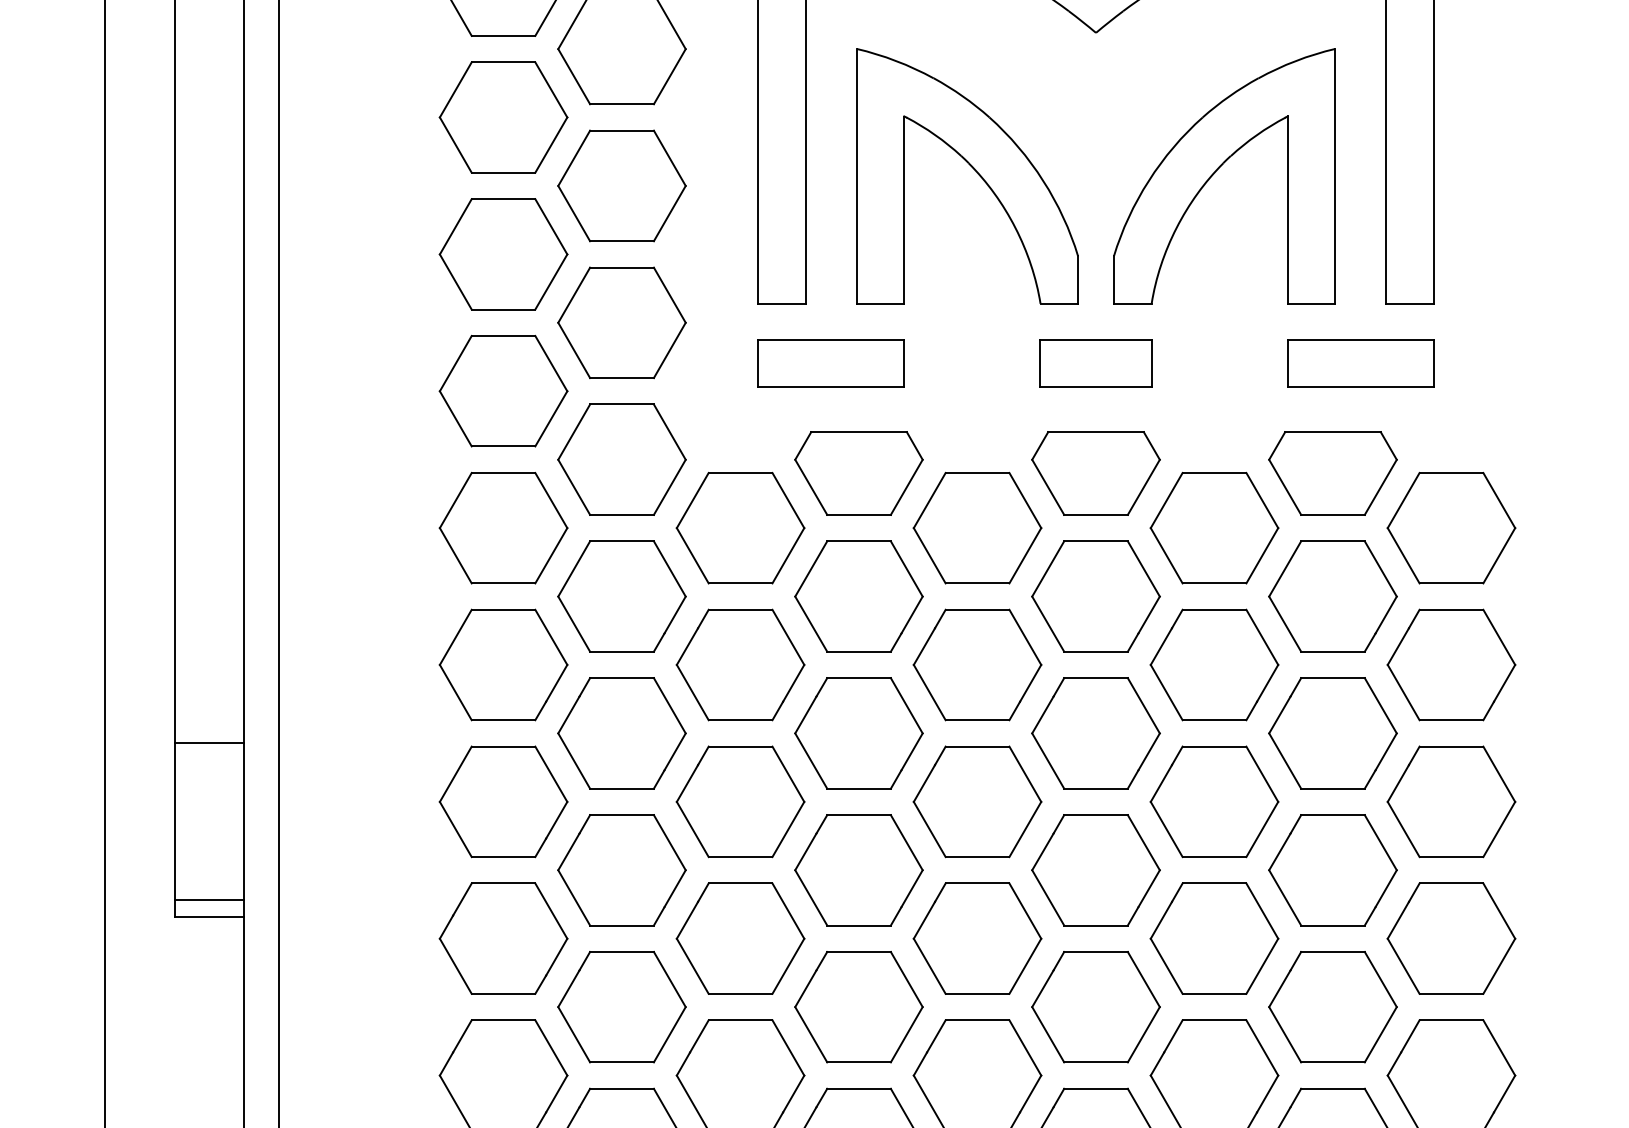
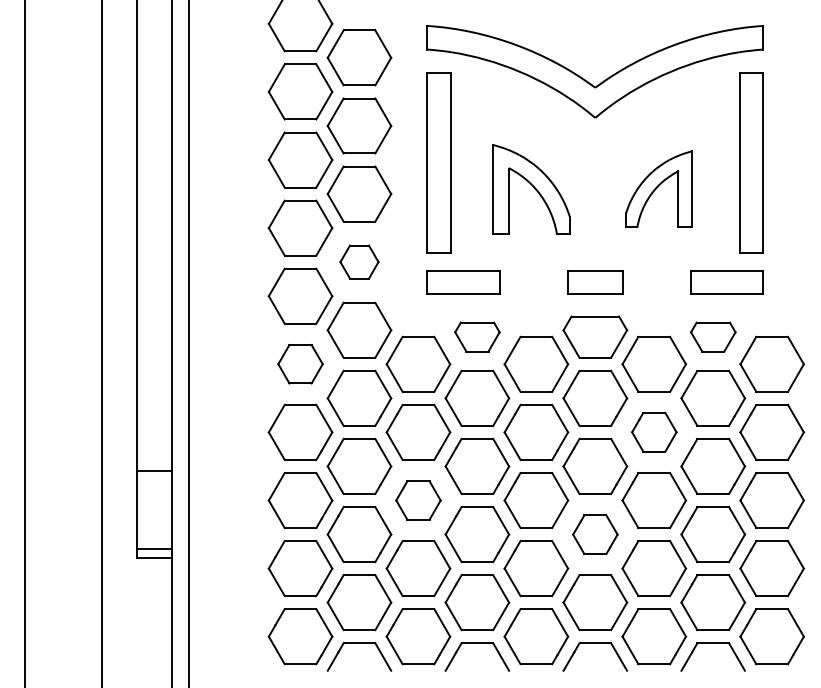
part: (967, 176) -> (531, 189), size x0.7
part: (1223, 176) -> (658, 189), size x0.6
part: (622, 321) -> (359, 261), size x0.6
part: (859, 472) -> (477, 336), size x0.7
part: (1333, 472) -> (713, 336), size x0.7
part: (503, 526) -> (300, 363), size x0.7
part: (1214, 663) -> (654, 431), size x0.7
part: (740, 801) -> (418, 500), size x0.7
part: (1096, 870) -> (595, 534), size x0.7

